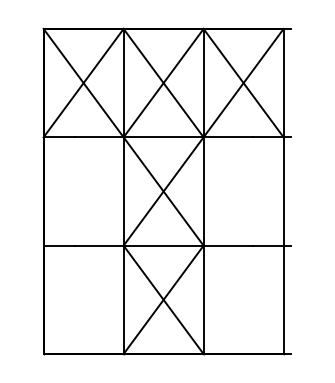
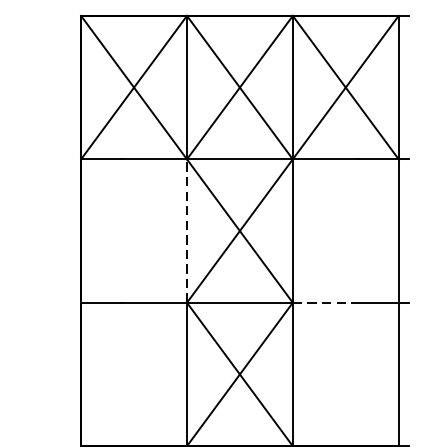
line: (123, 191) -> (186, 231), solid -> dashed
line: (228, 245) -> (325, 302), solid -> dashed

